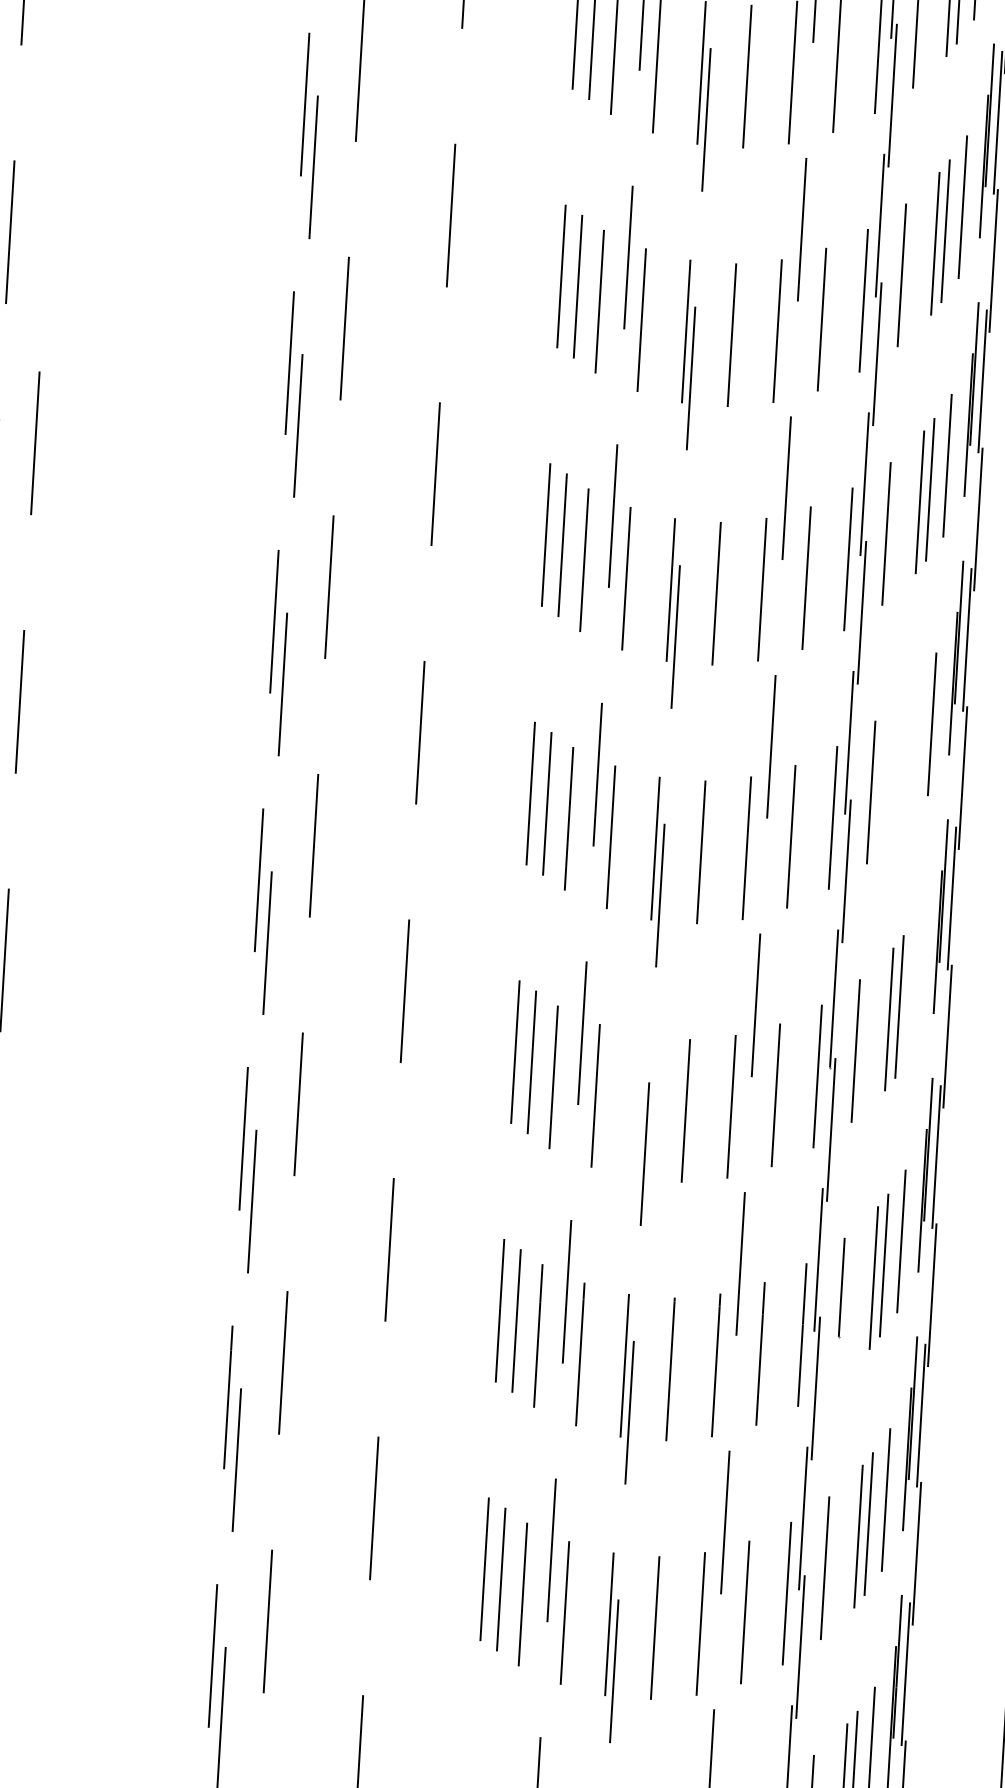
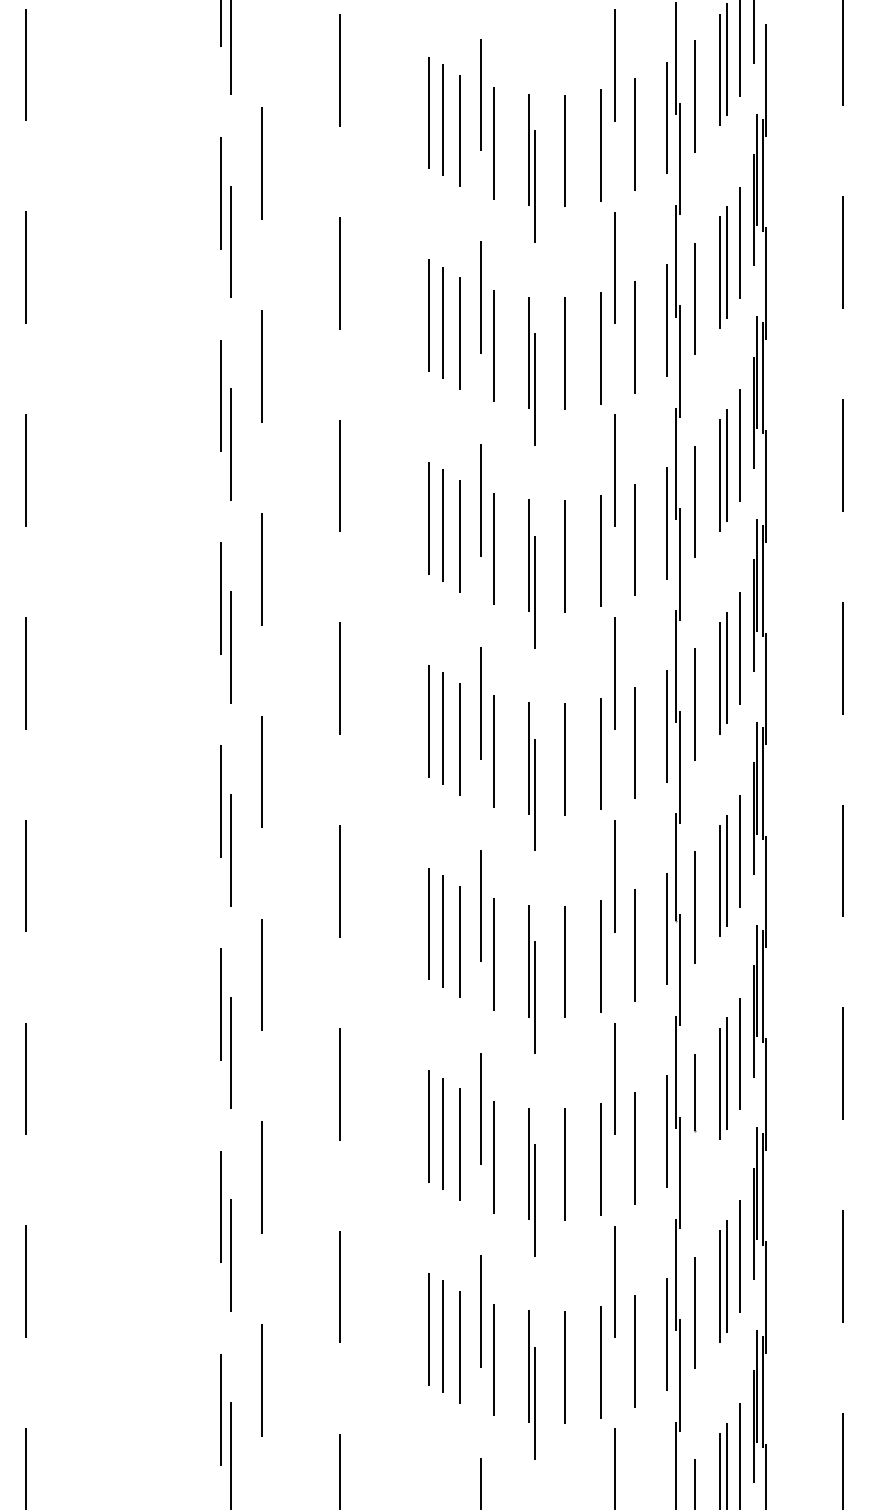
line: (50, 184) -> (25, 267), added
part: (909, 754) -> (723, 673), added
line: (916, 981) -> (739, 850), added
line: (640, 1106) -> (529, 960), added

